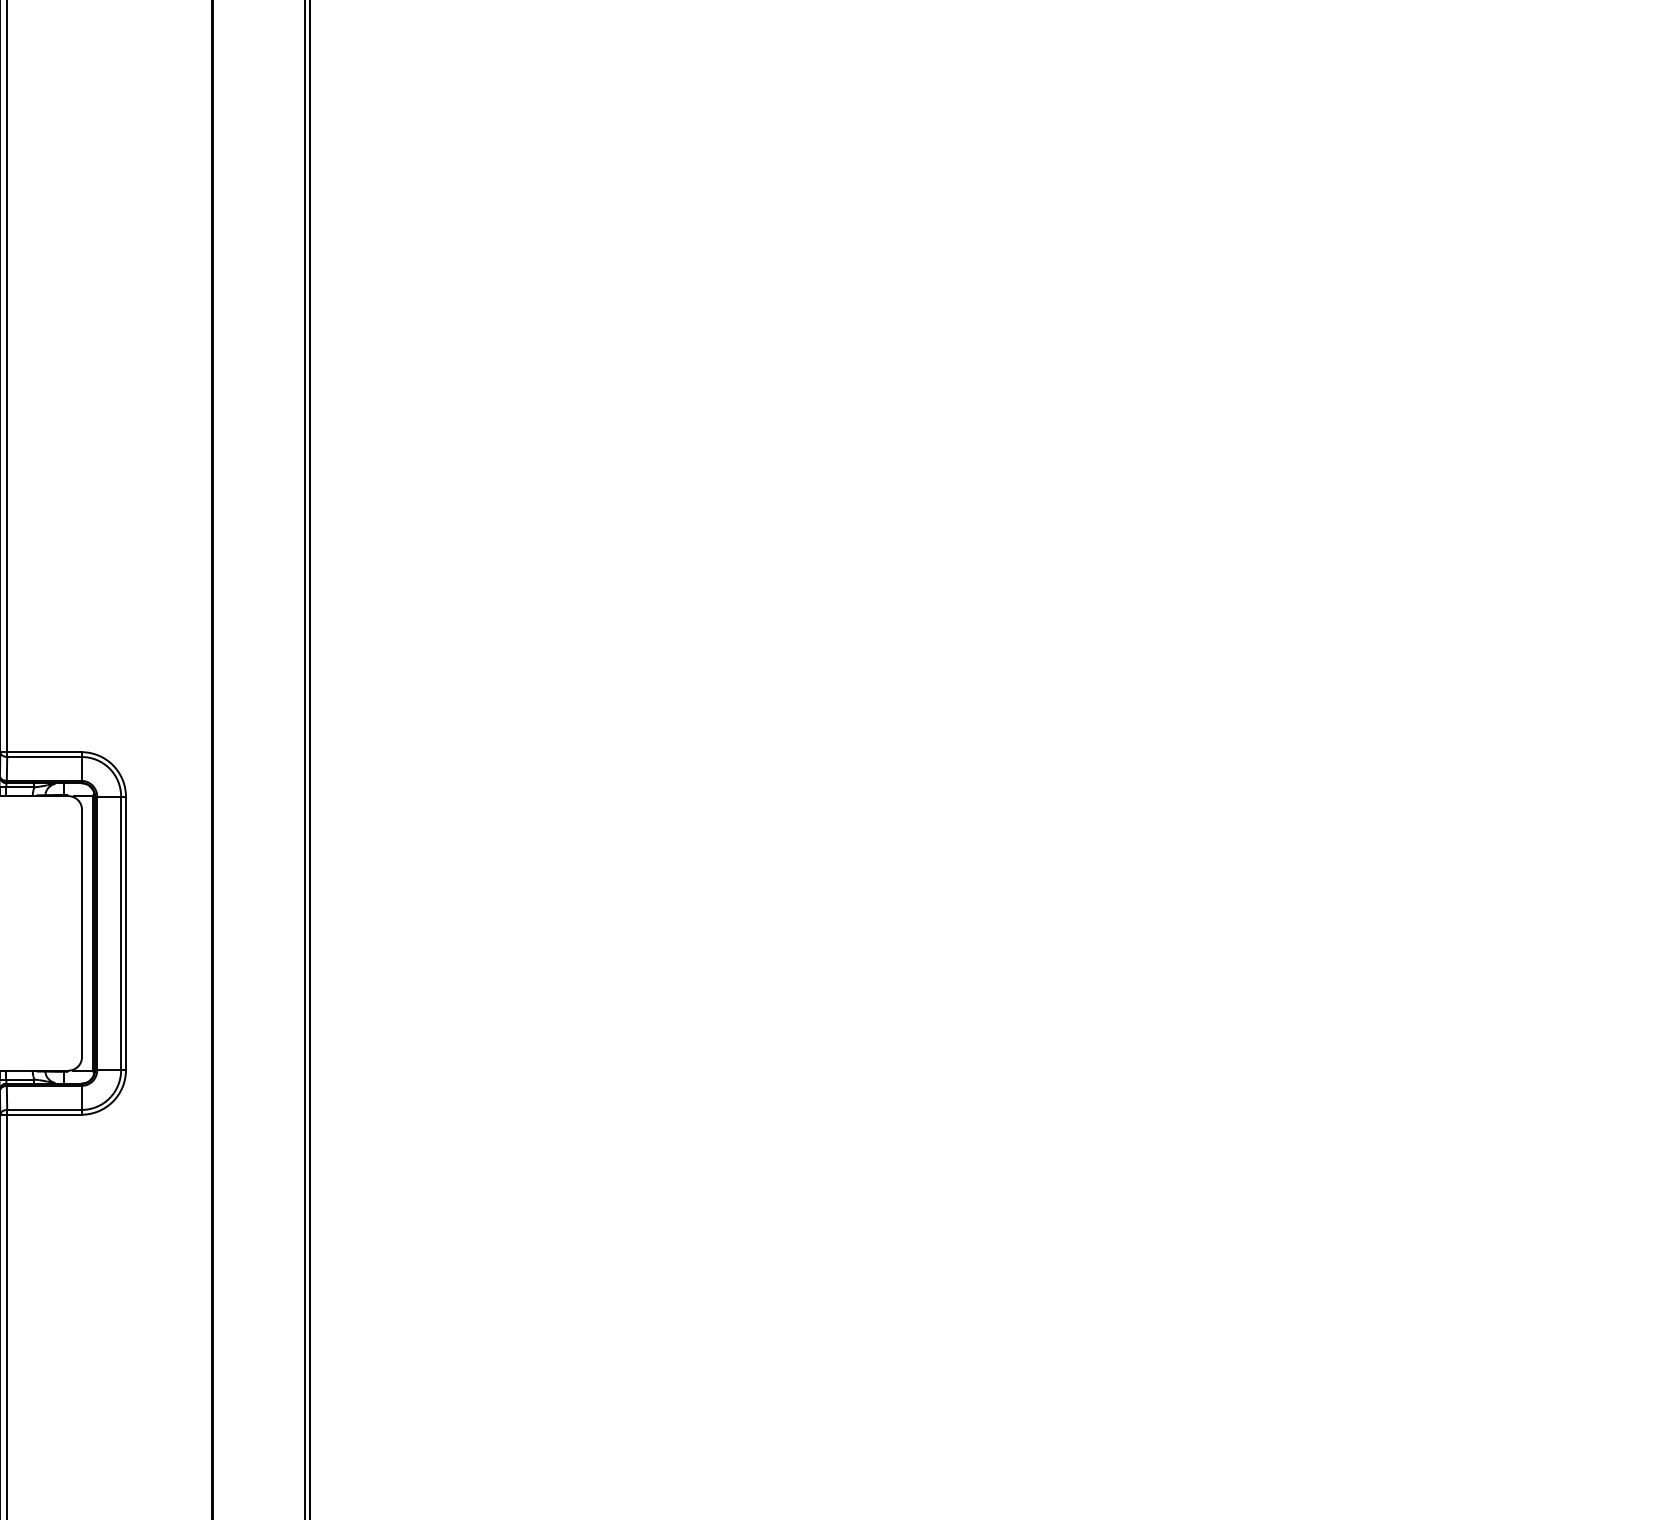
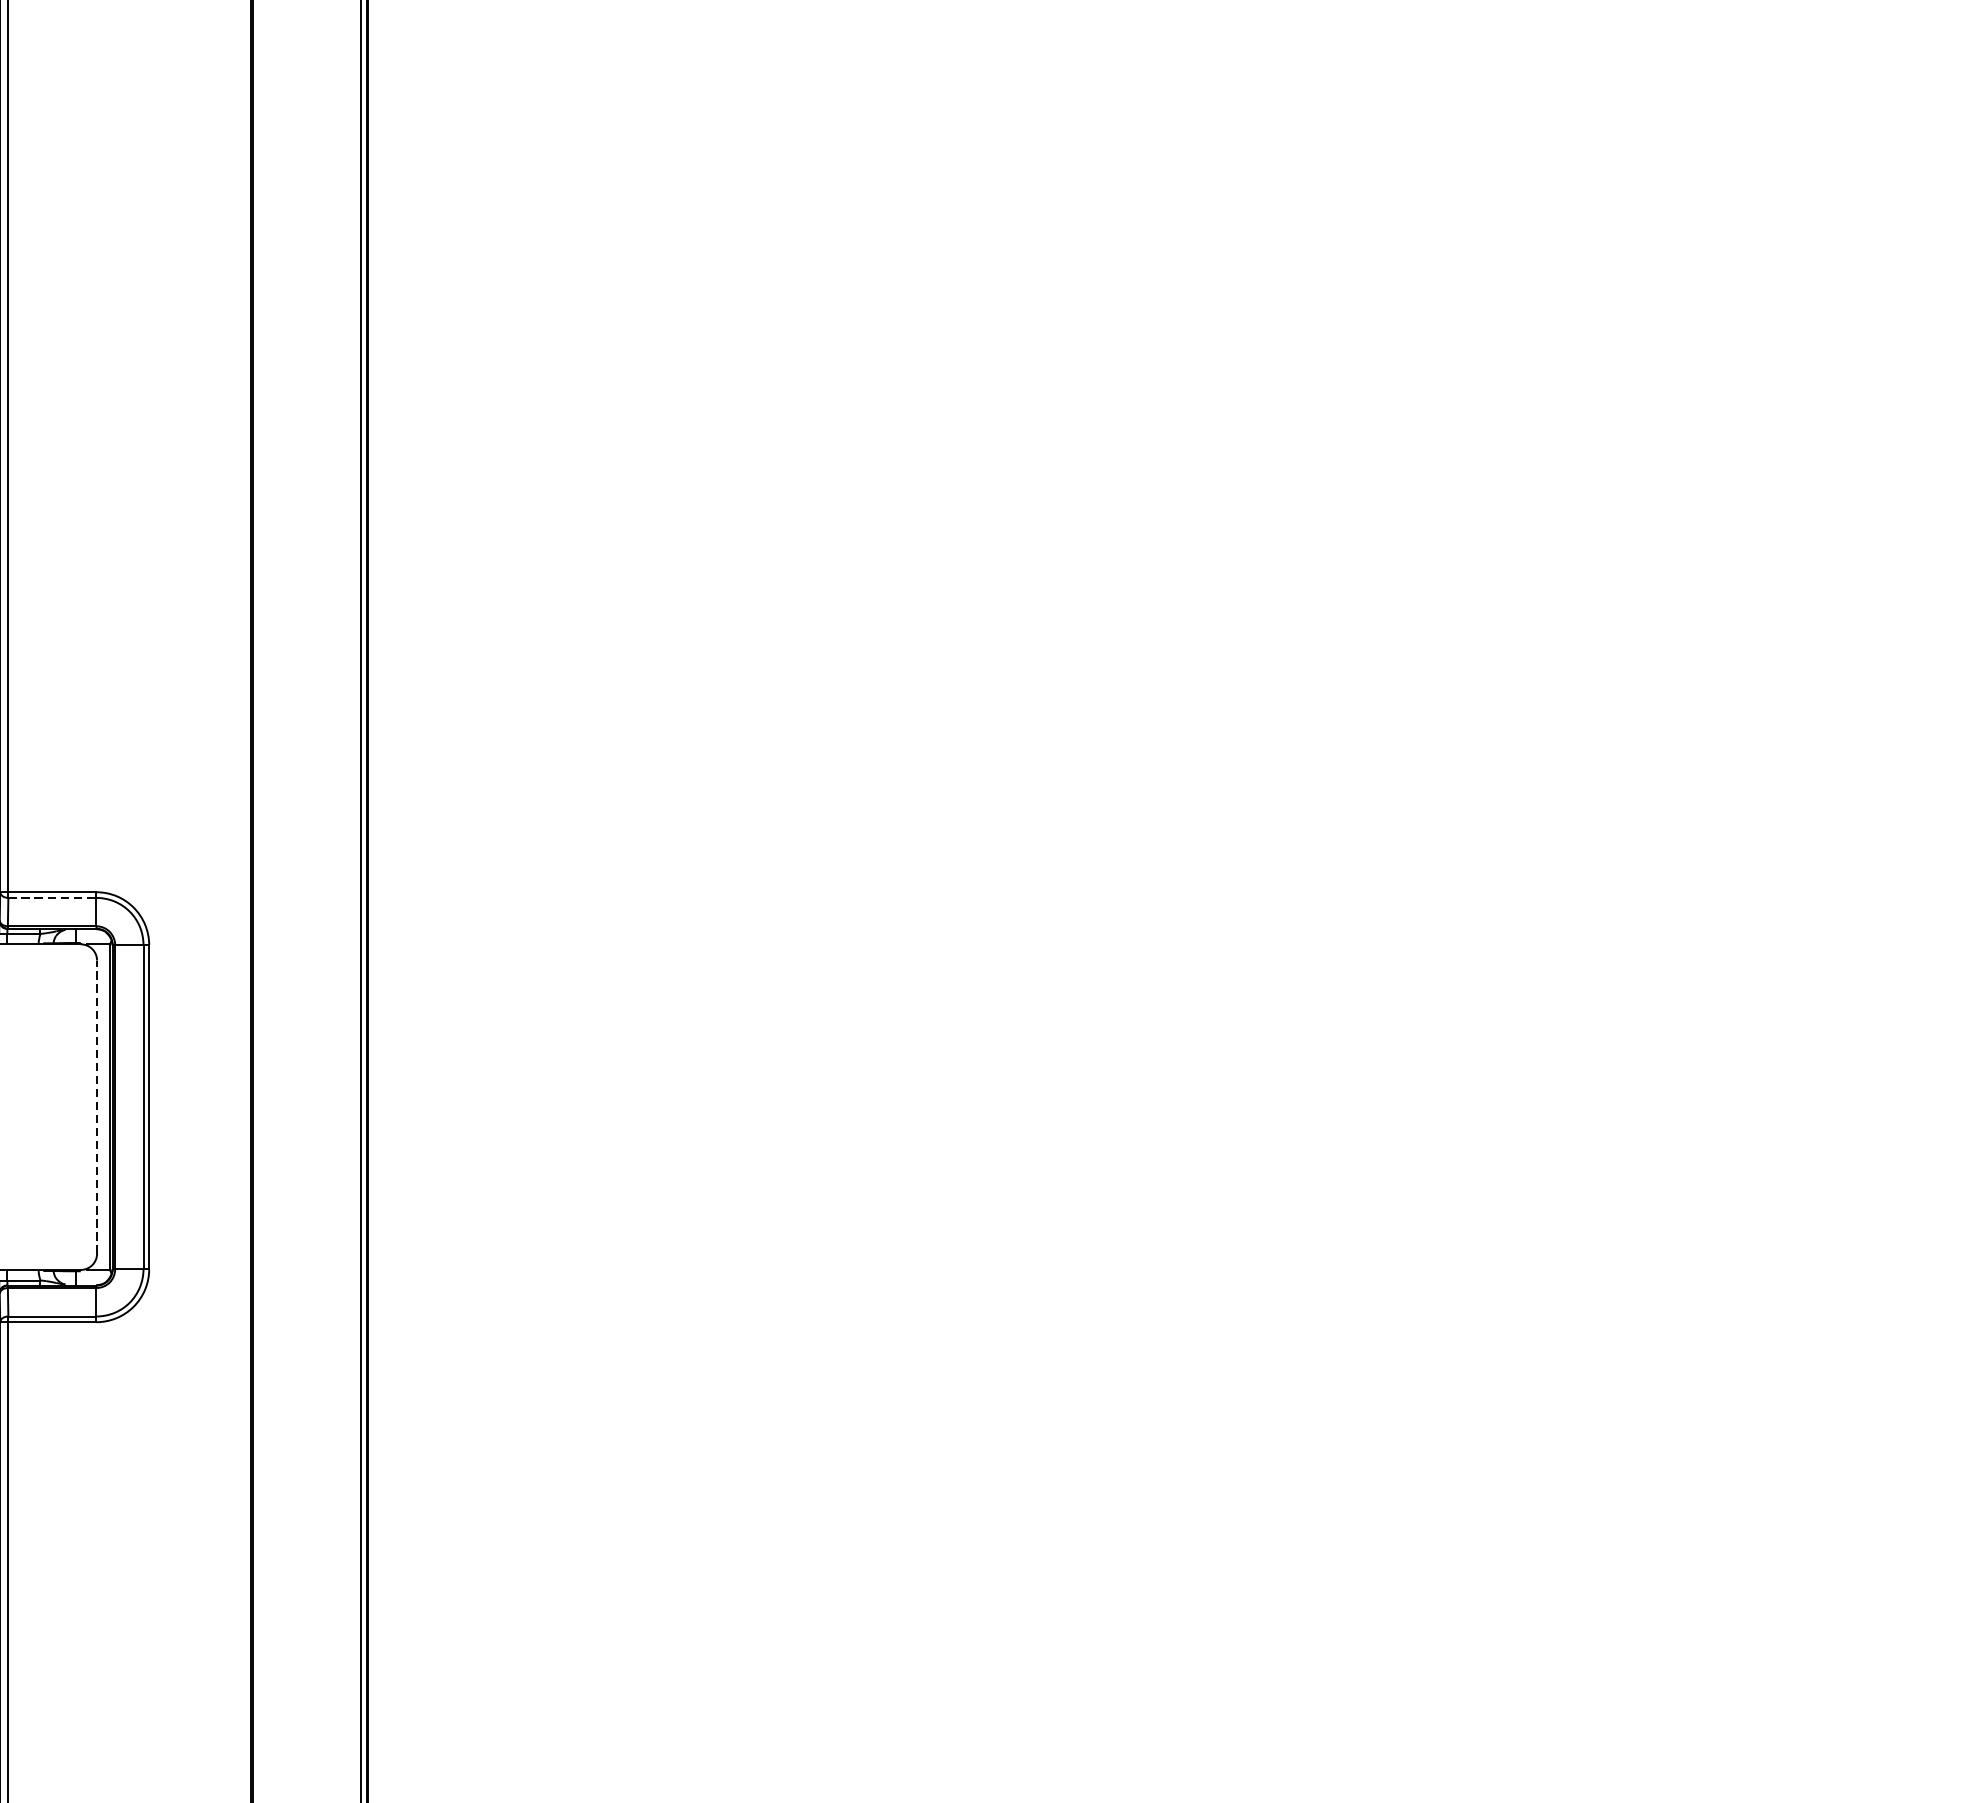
line: (44, 756) -> (52, 897), solid -> dashed
line: (82, 933) -> (97, 1107), solid -> dashed

